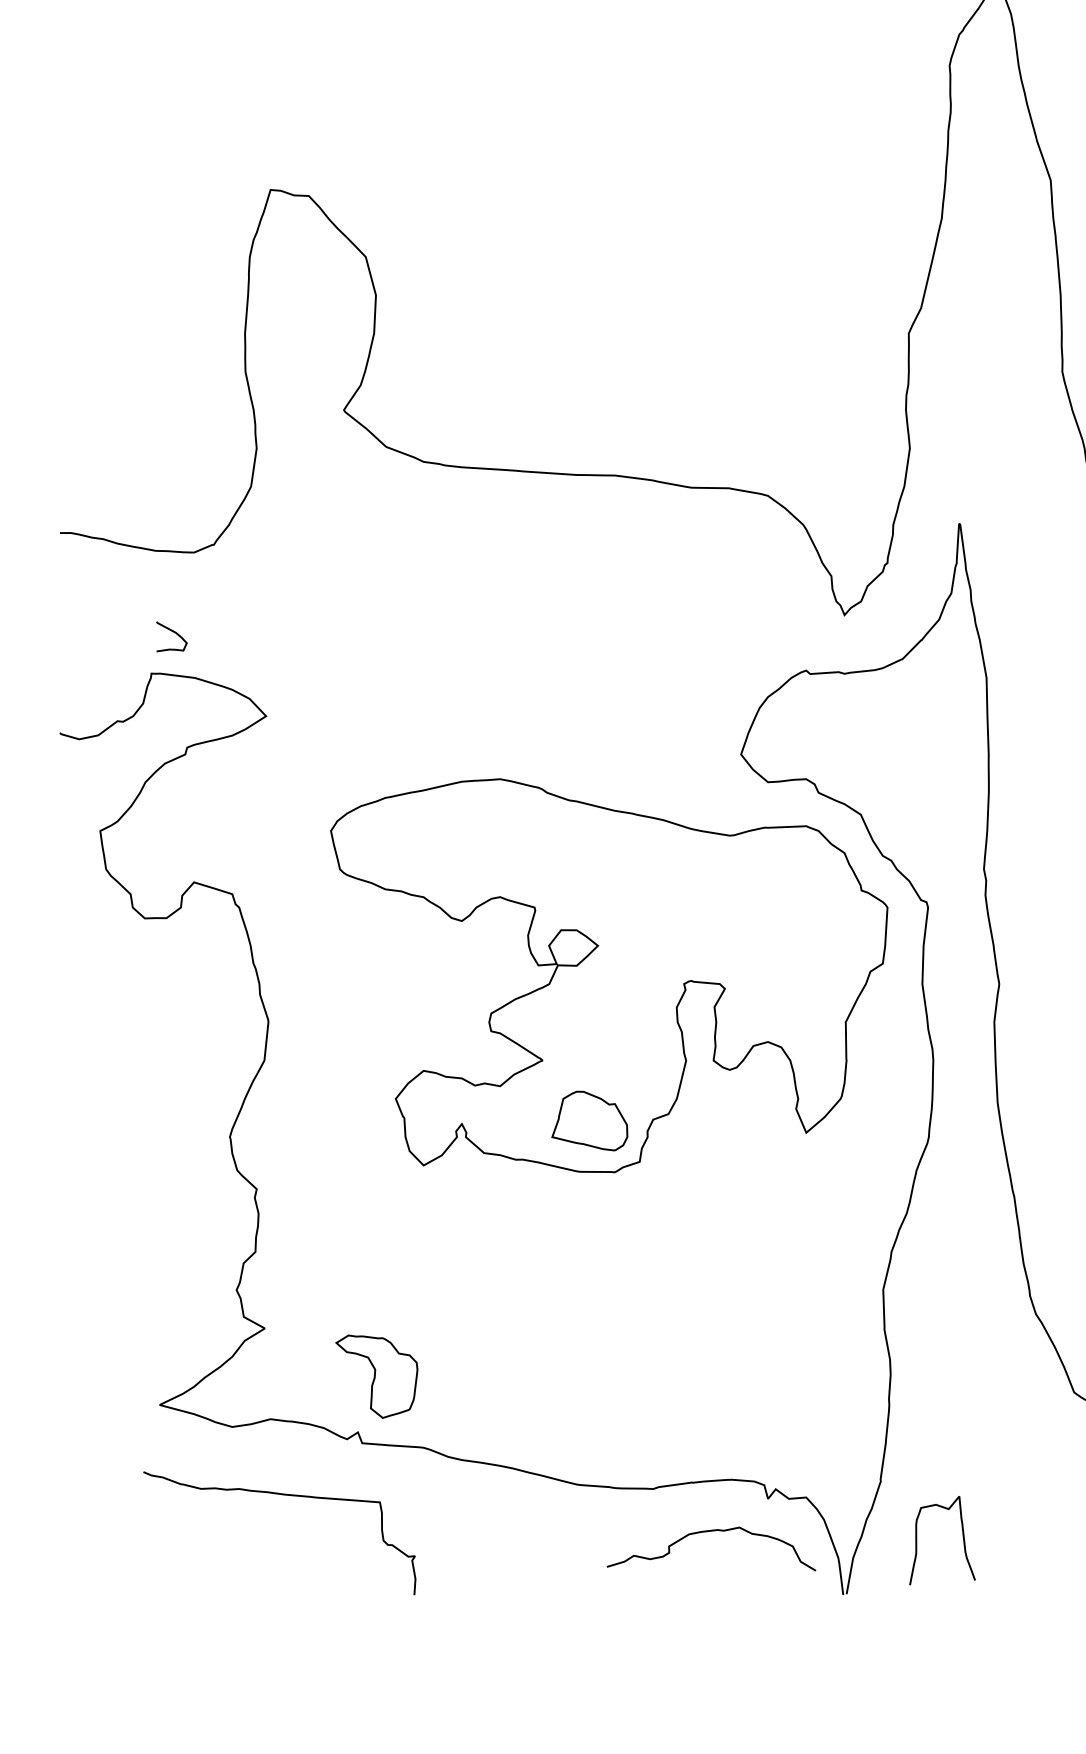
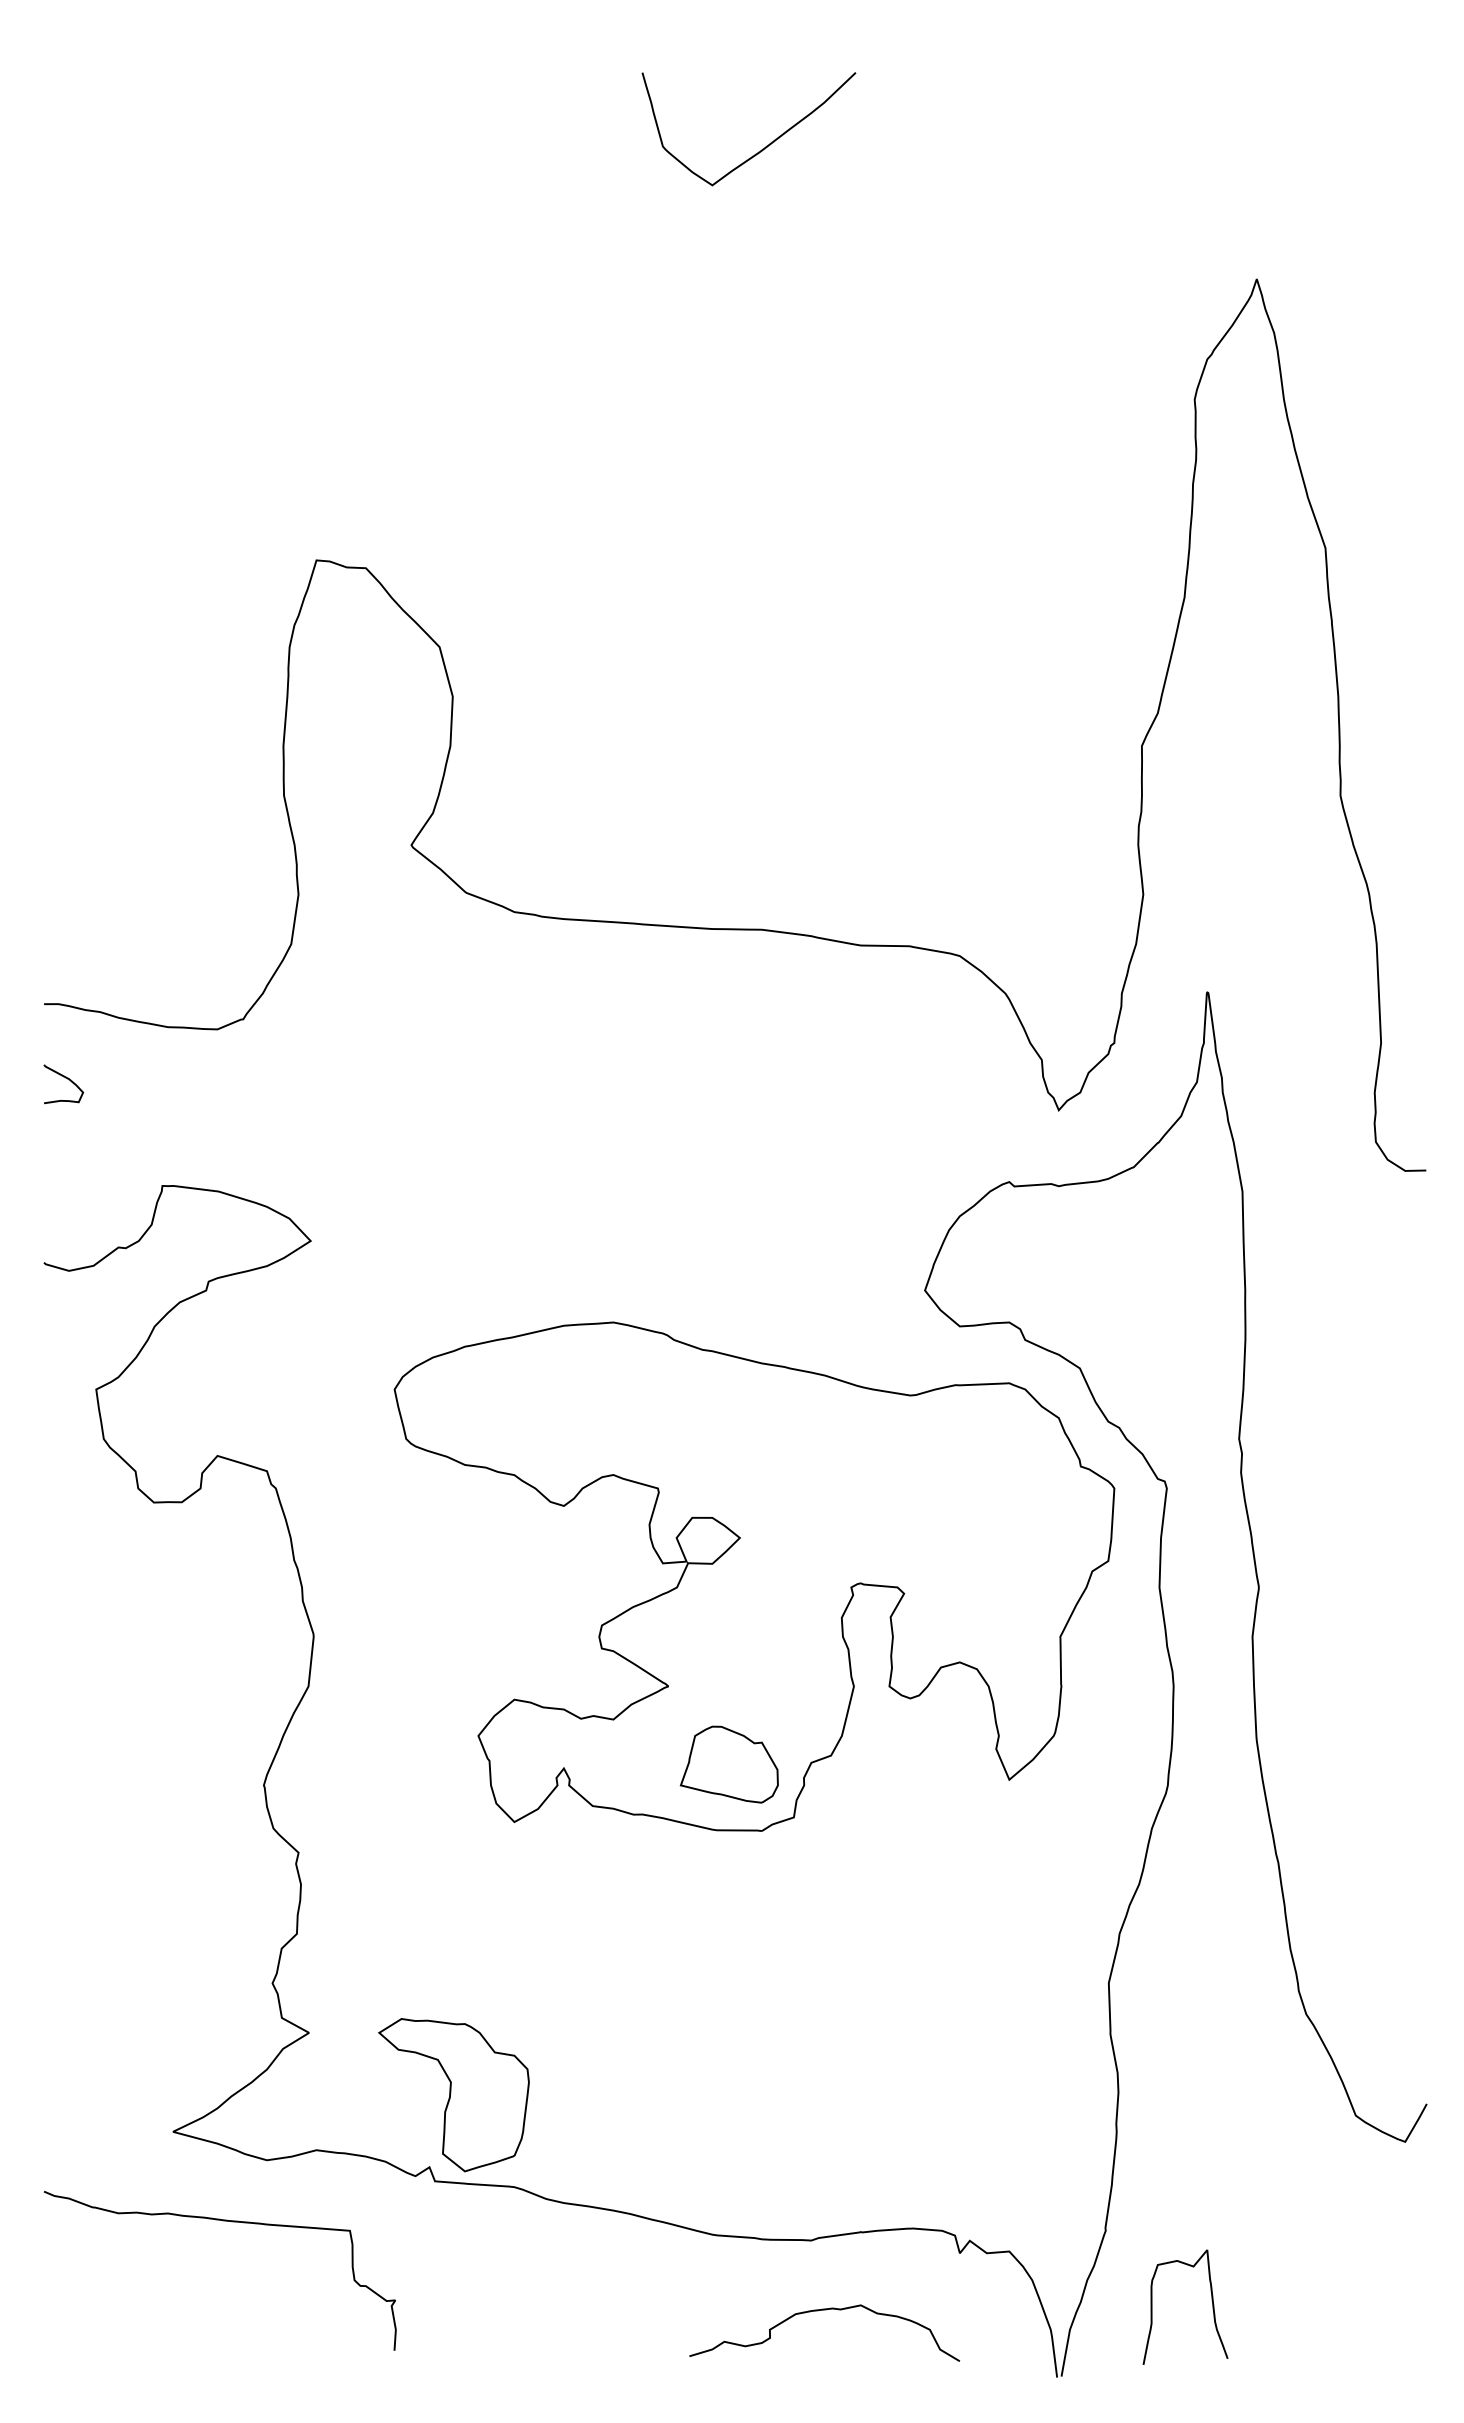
curve: (173, 632) -> (65, 1078), moved
part: (376, 1376) -> (453, 2095), size x1.43
curve: (282, 1495) -> (223, 2221), moved
curve: (706, 1532) -> (818, 2311), moved

